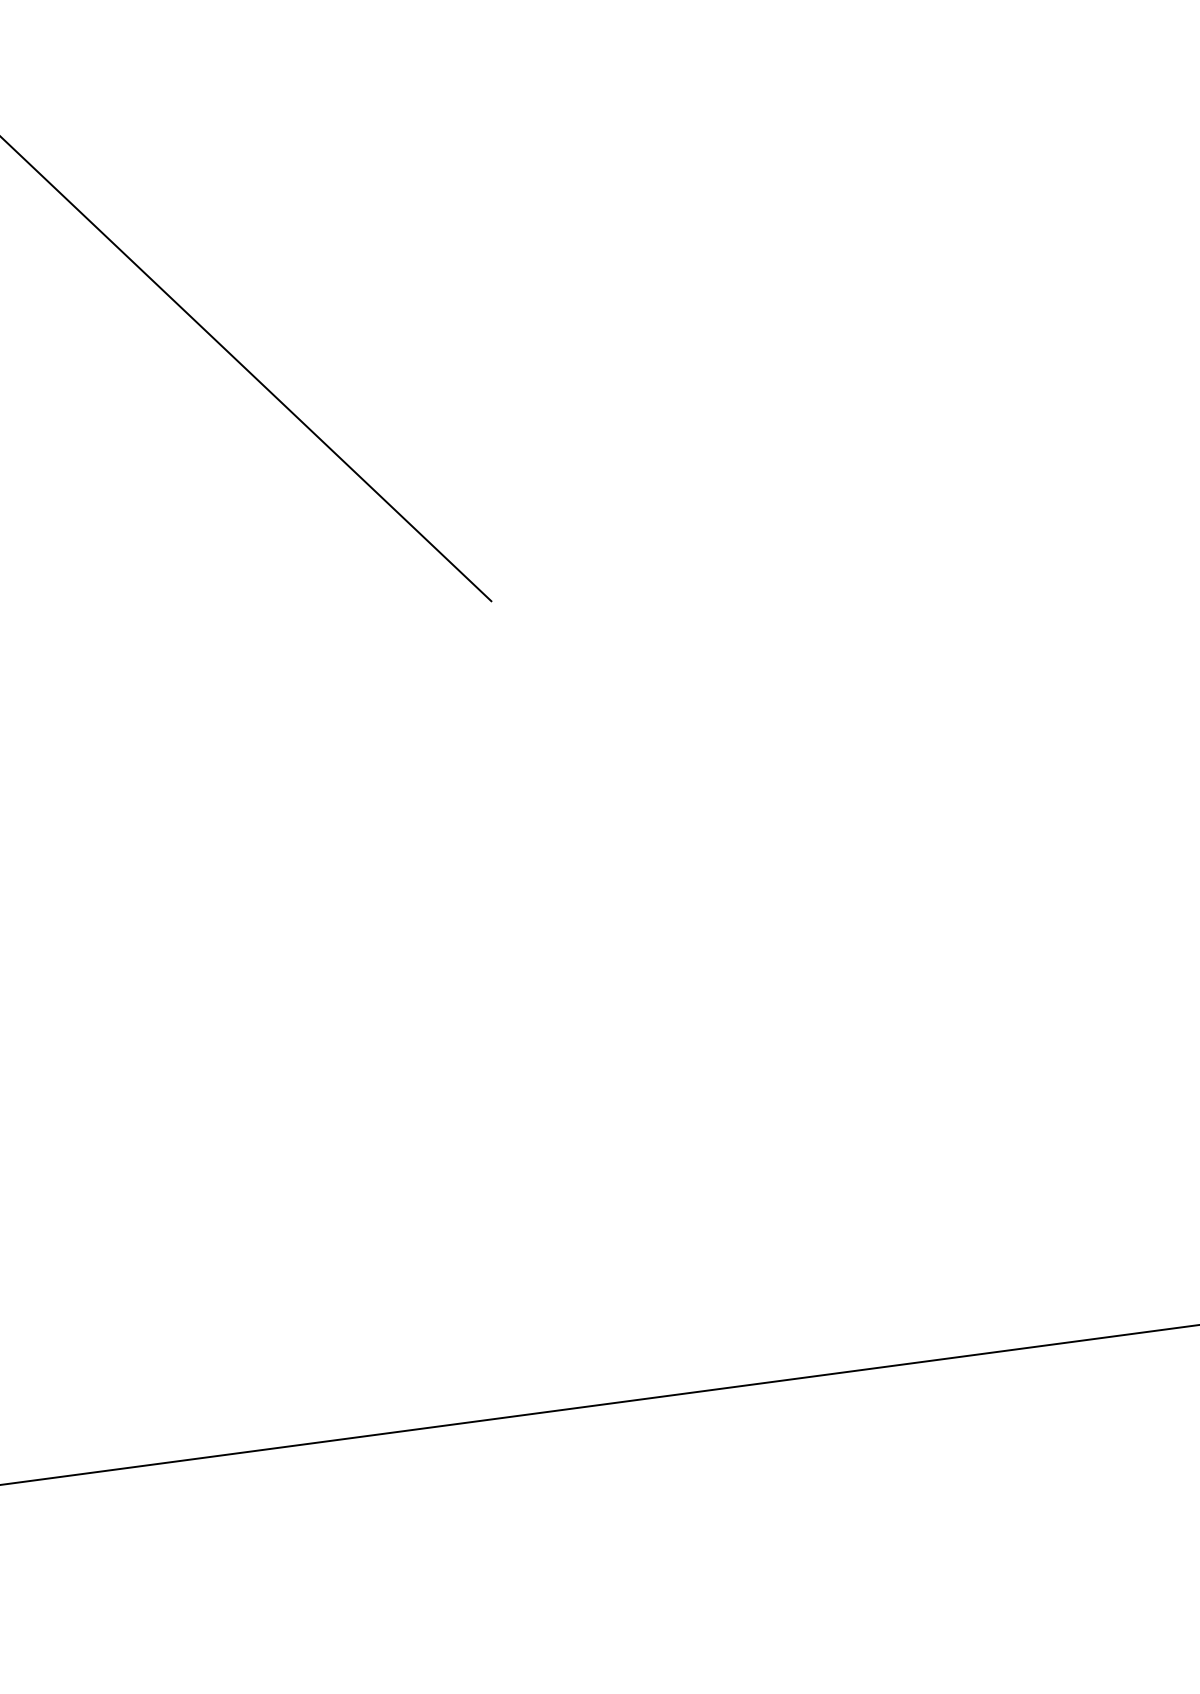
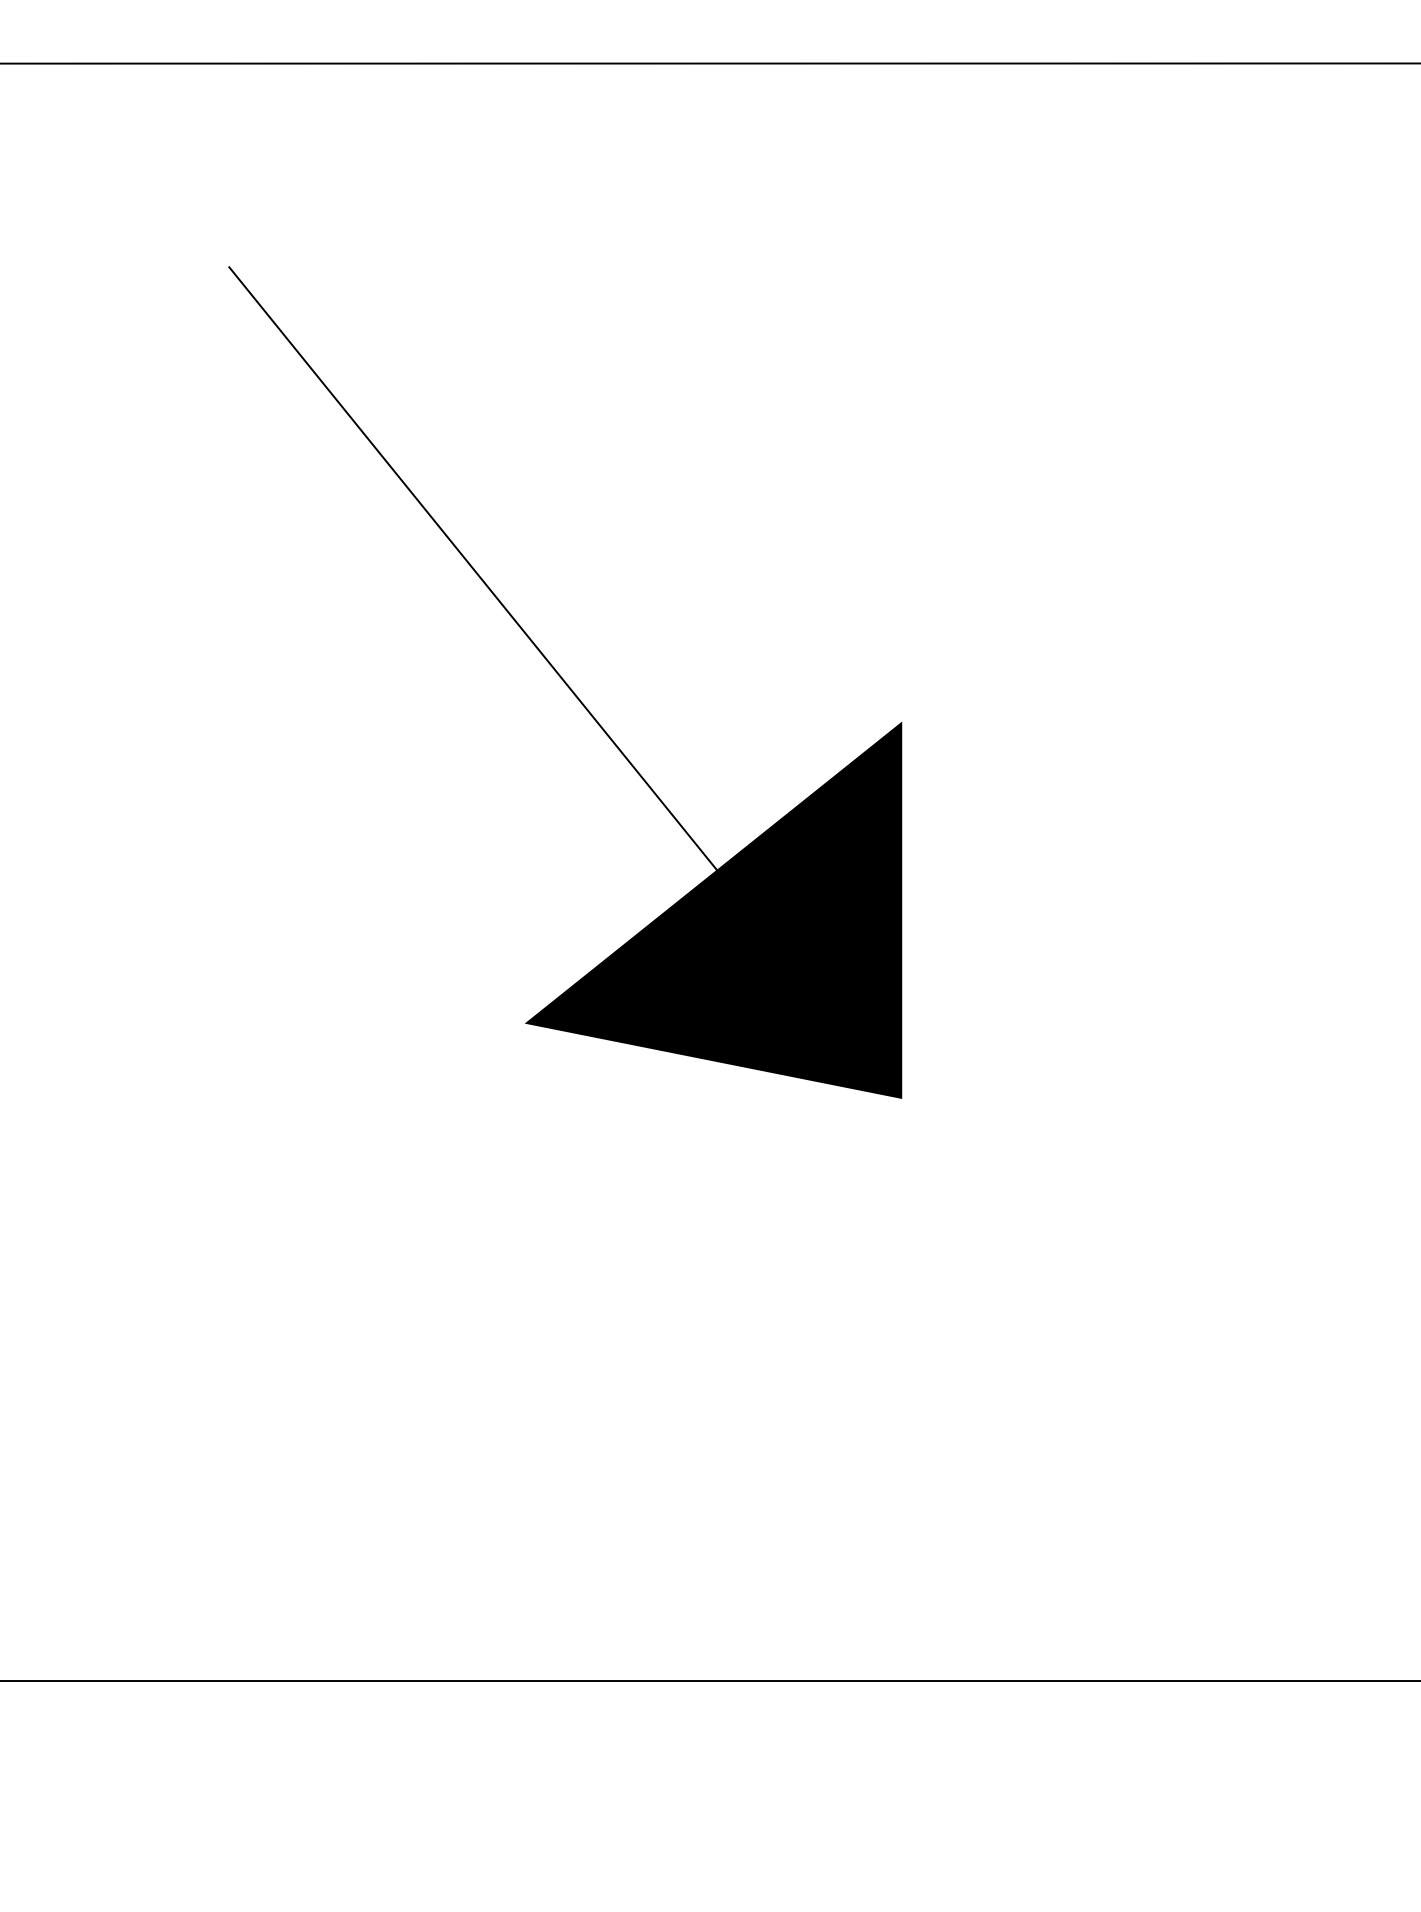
fill: (493, 641) -> (713, 910), added

